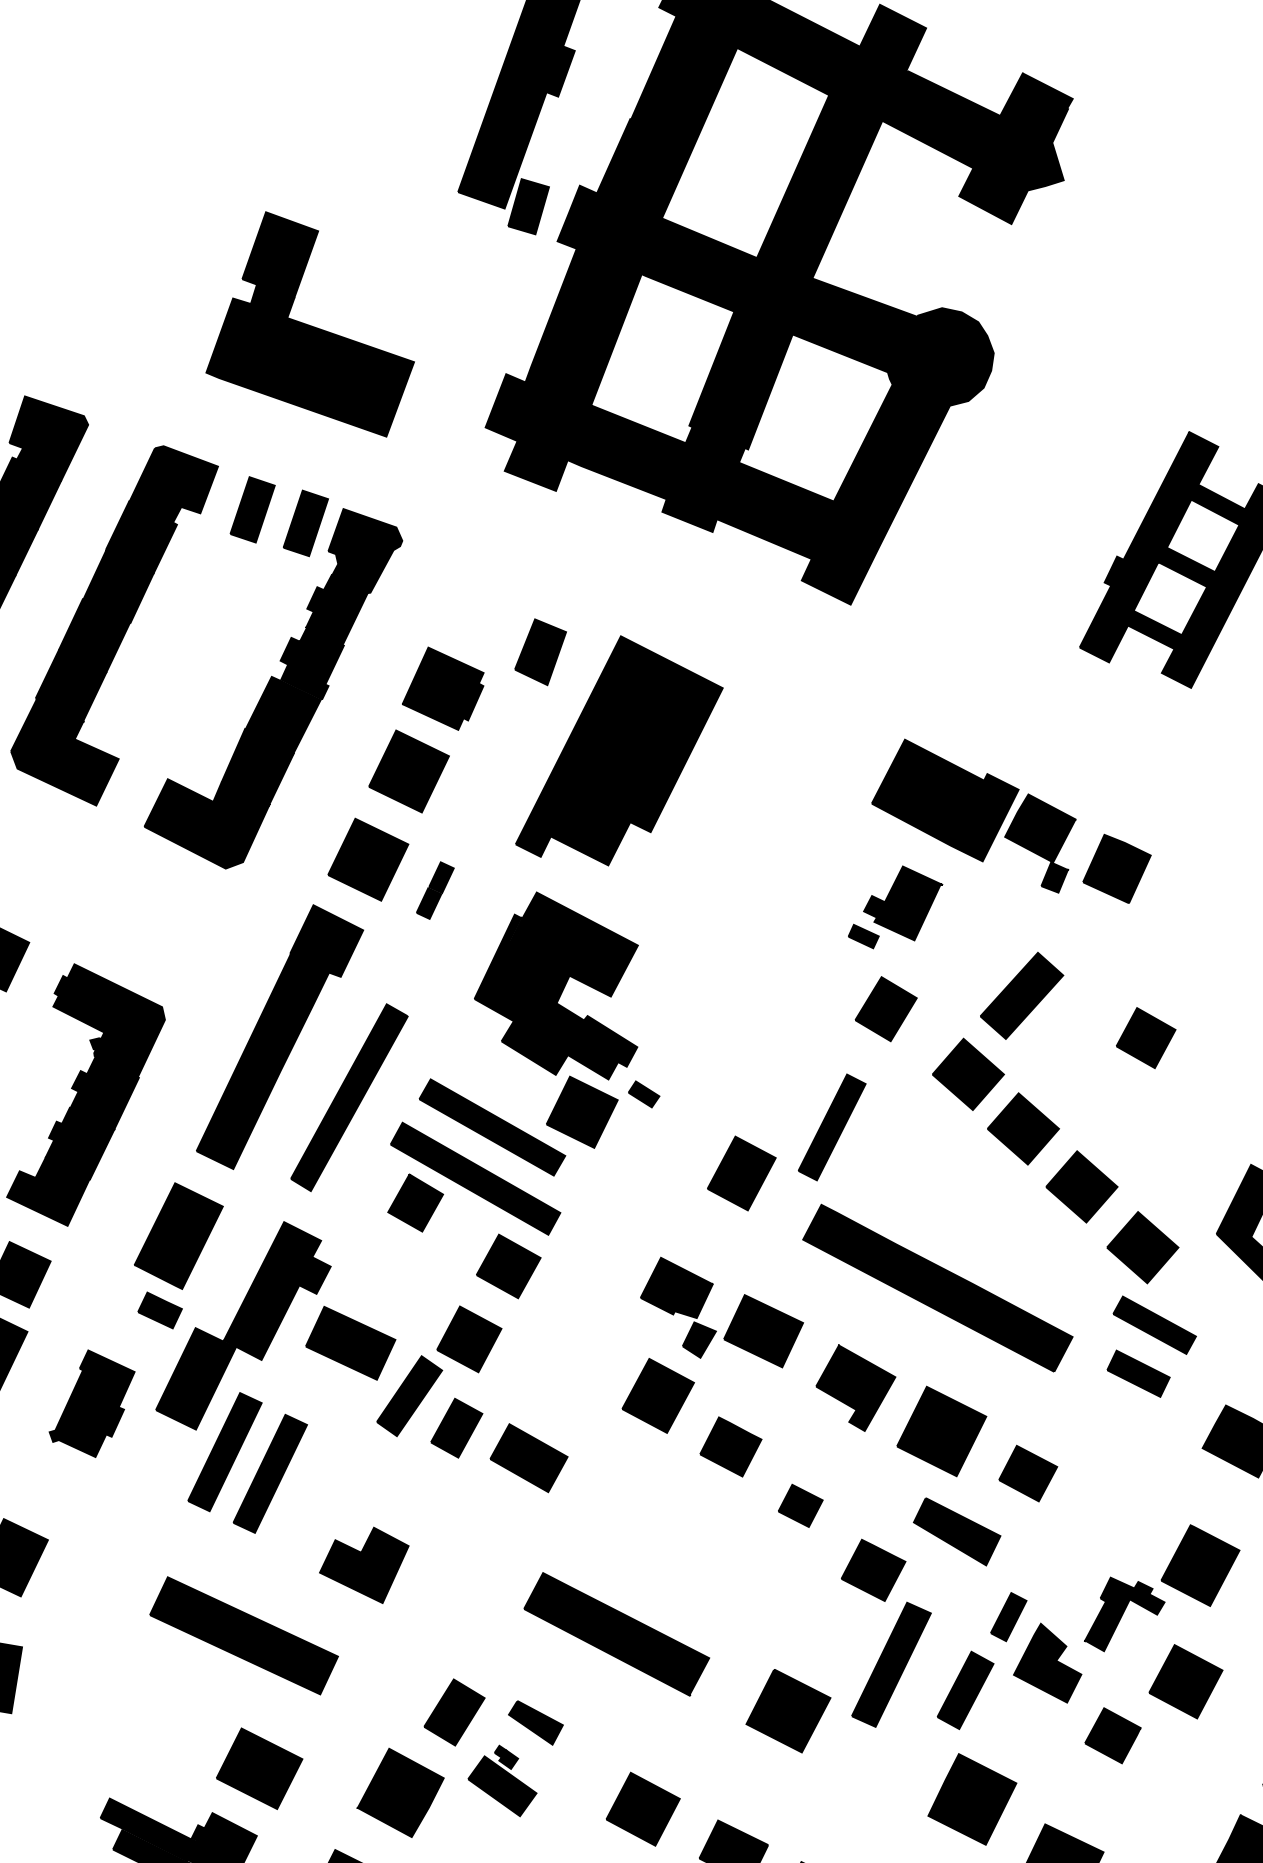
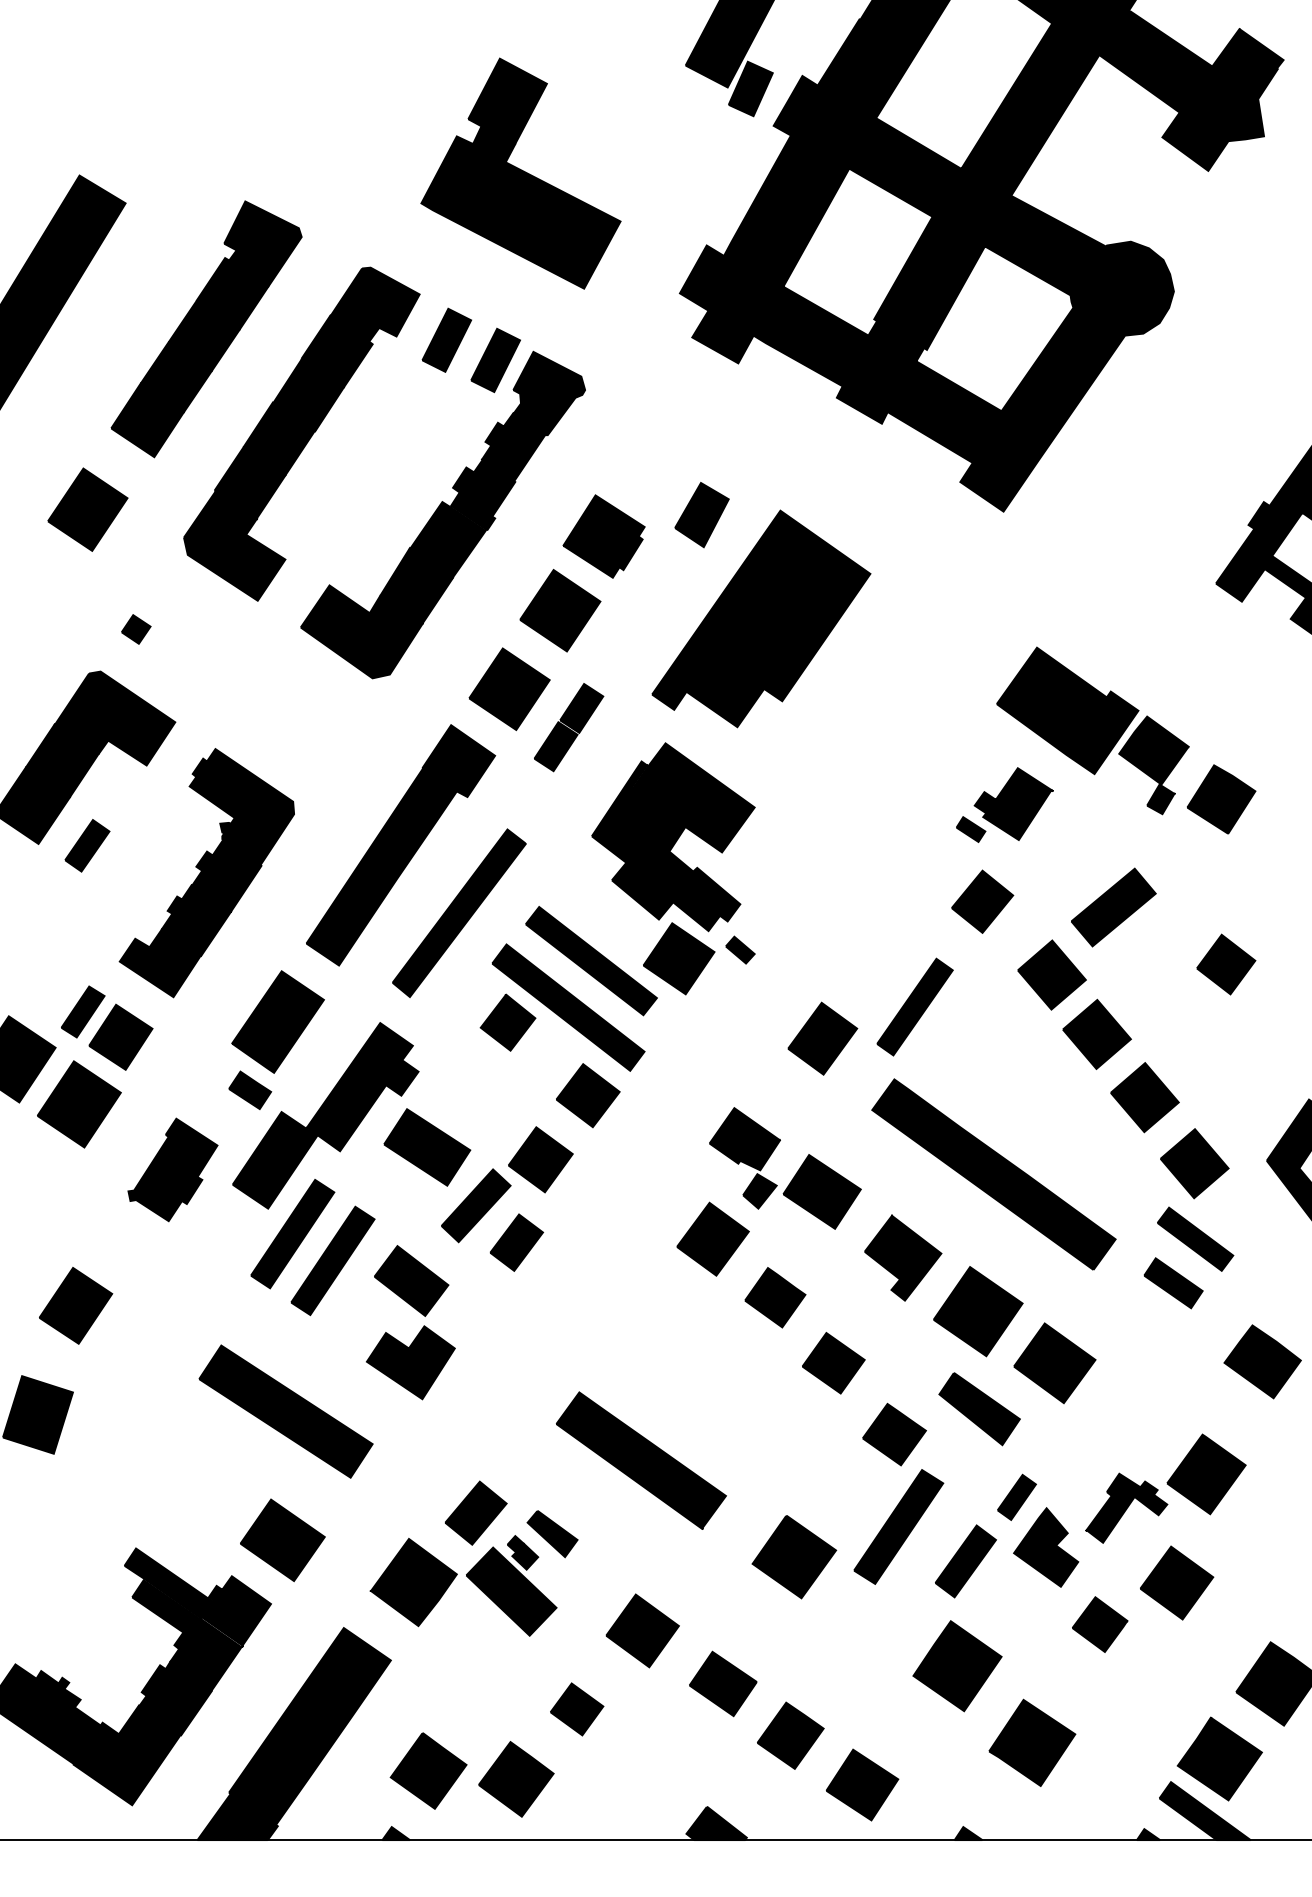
part: (435, 890) -> (569, 727), size x1.67
part: (528, 1457) -> (411, 1280), moved
part: (1027, 1473) -> (1054, 1363), size x1.43
part: (800, 1506) -> (833, 1363), size x1.43
part: (501, 1781) -> (511, 1585), size x1.43

